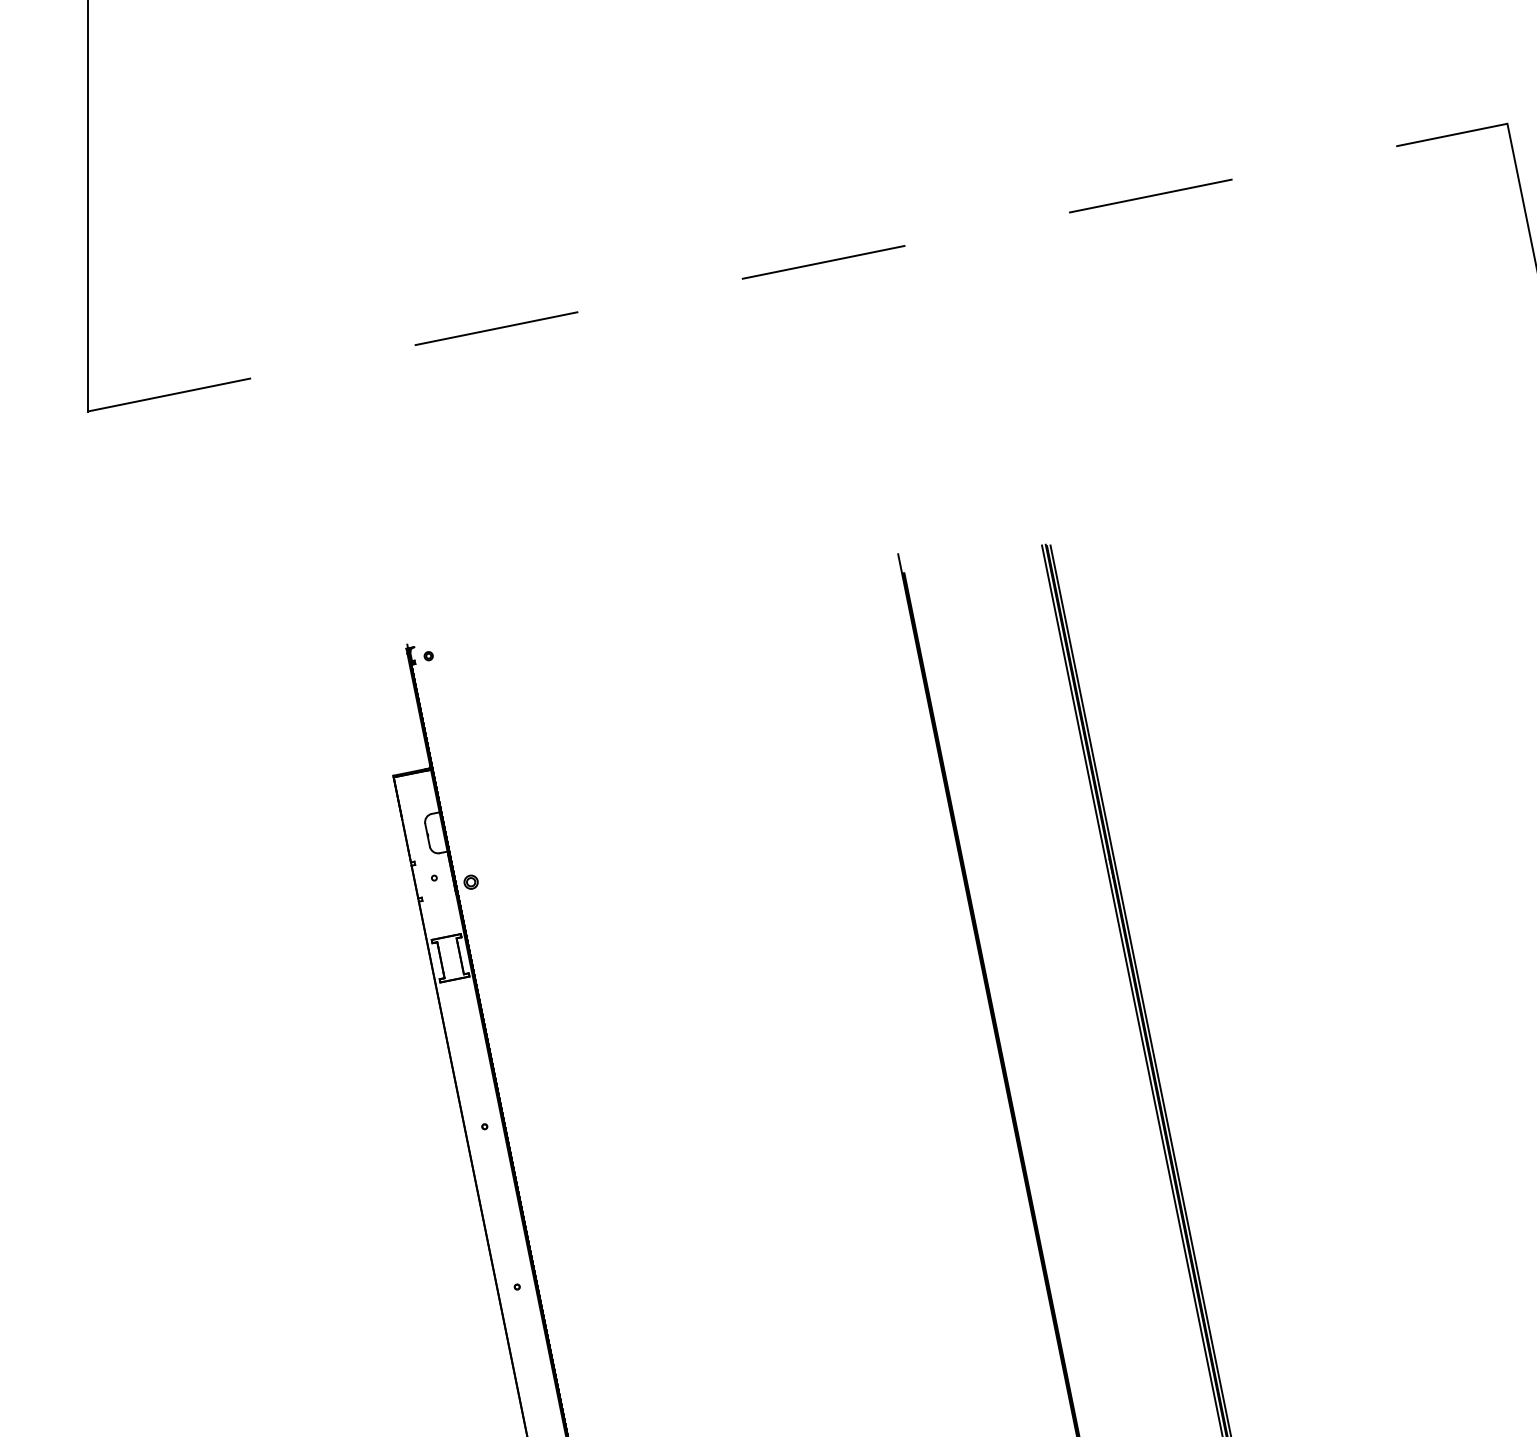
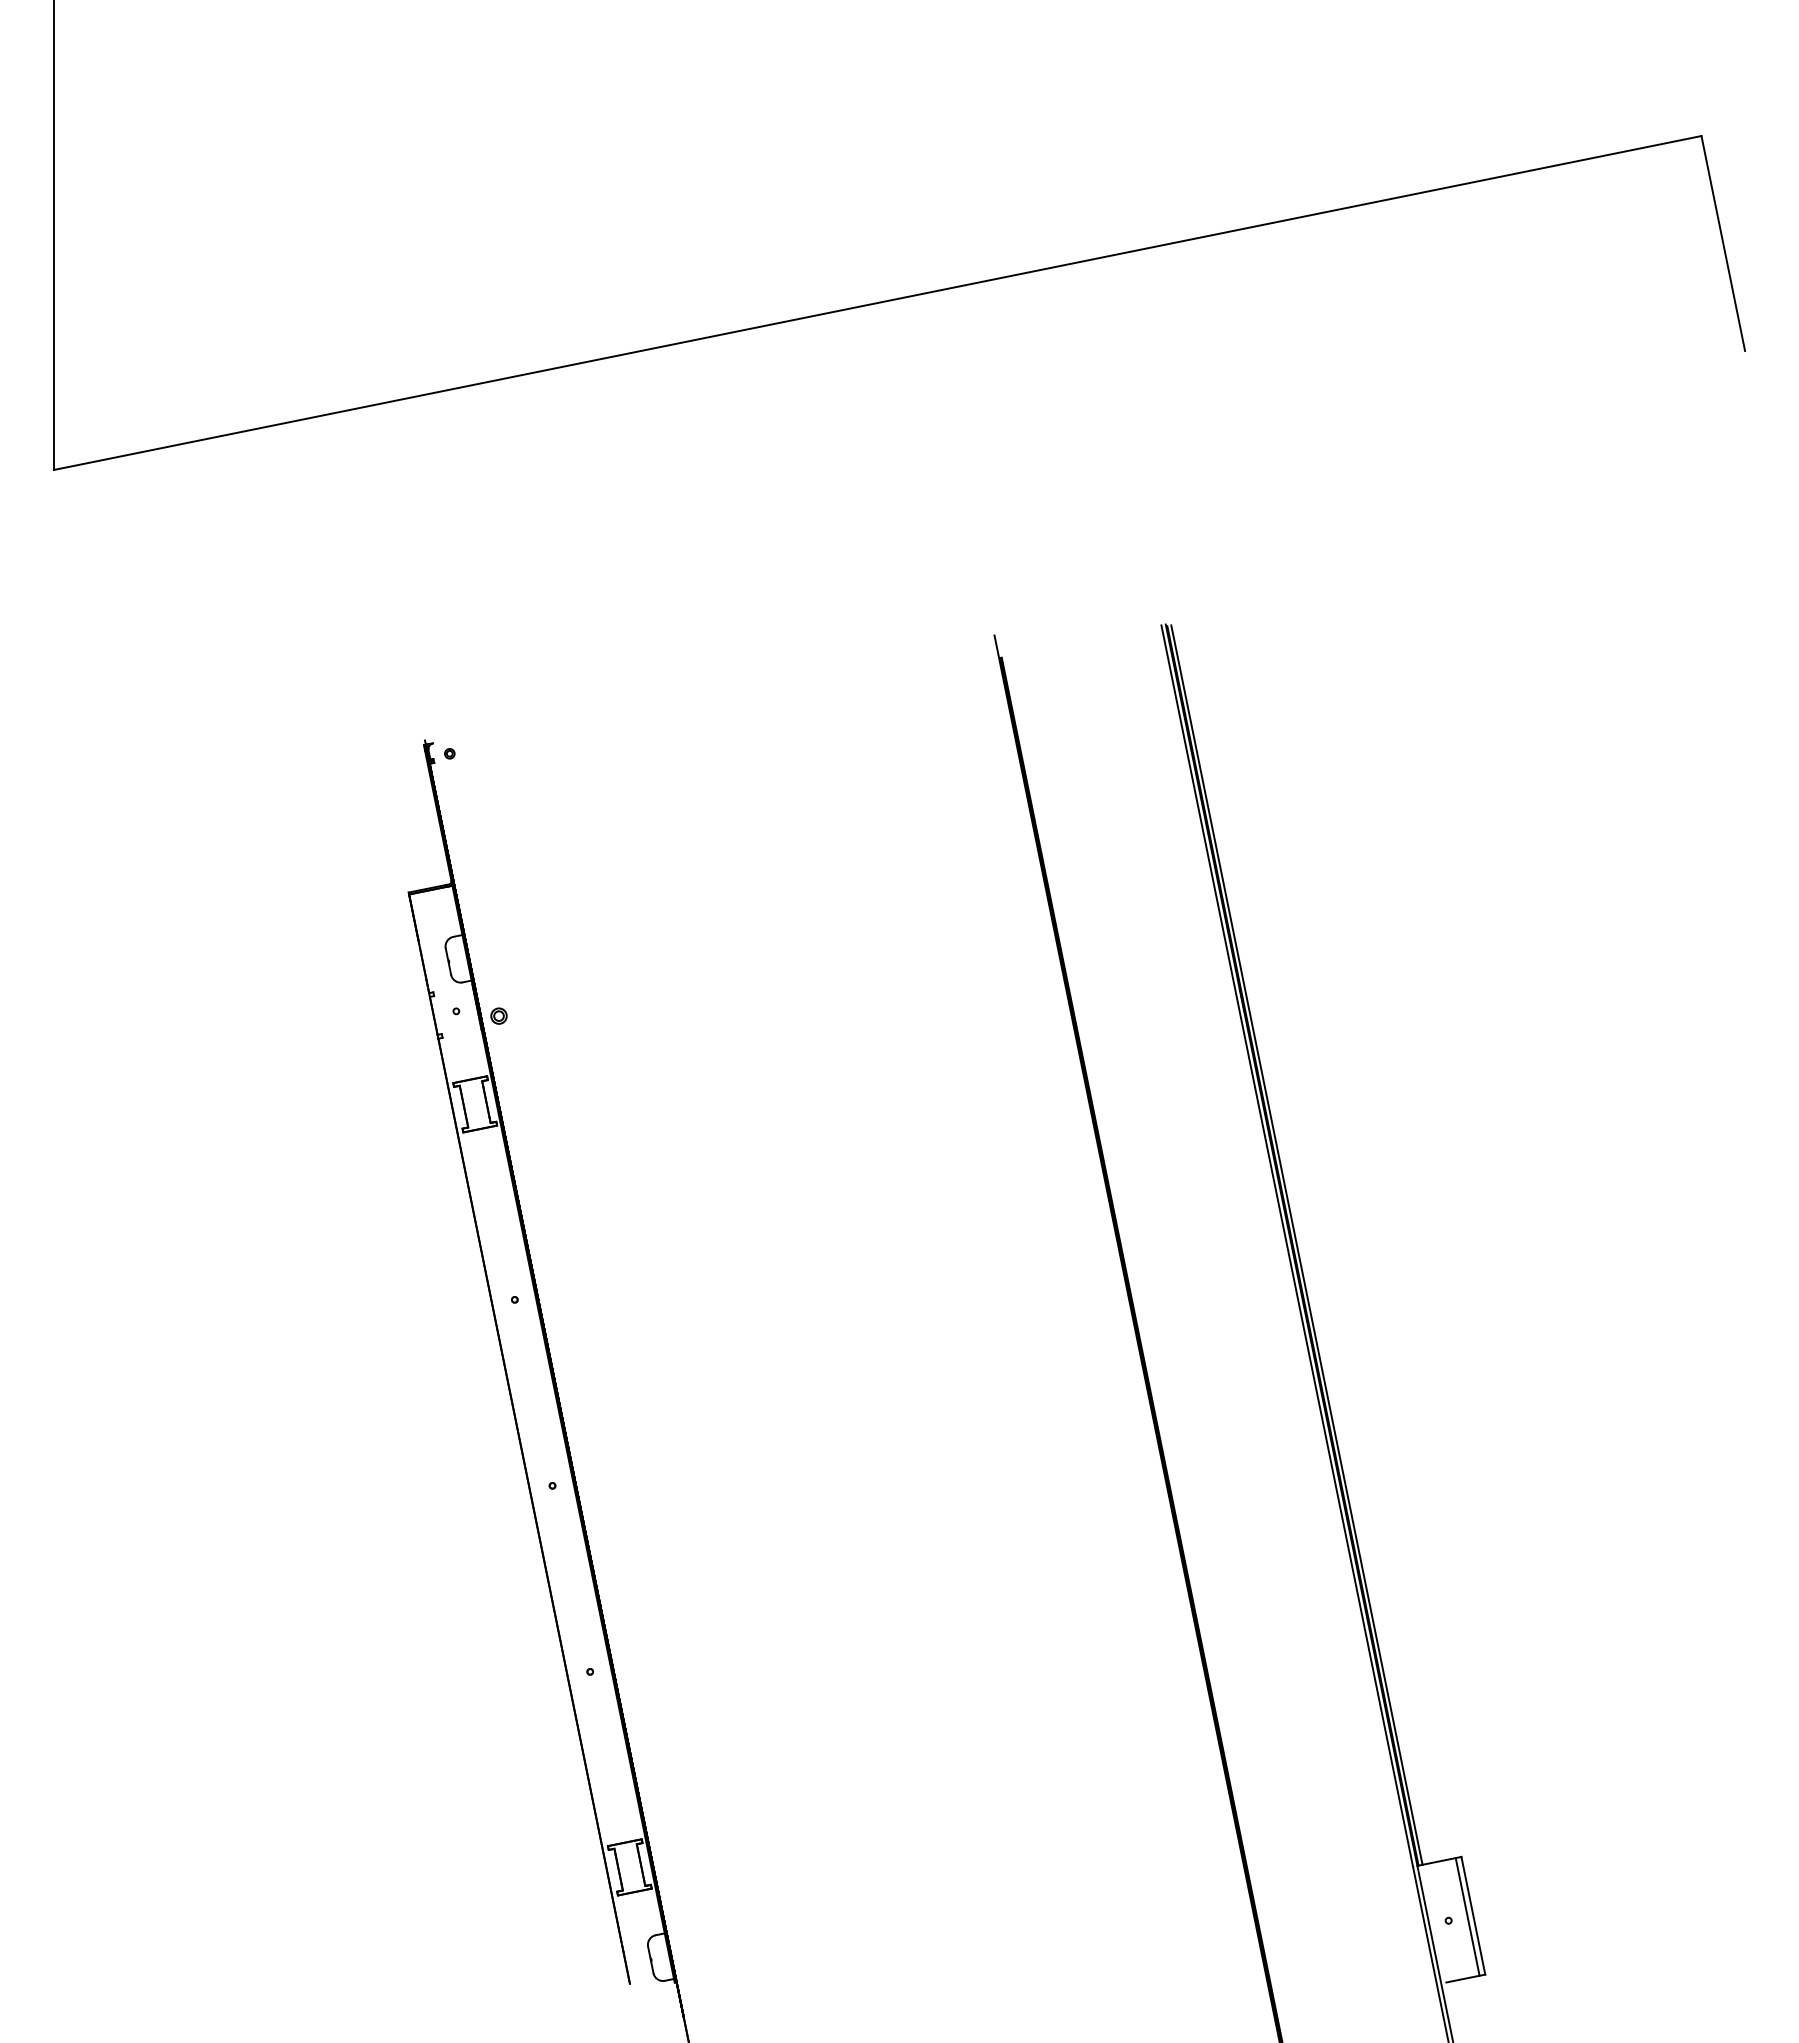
line: (797, 268) -> (877, 303), dashed -> solid

